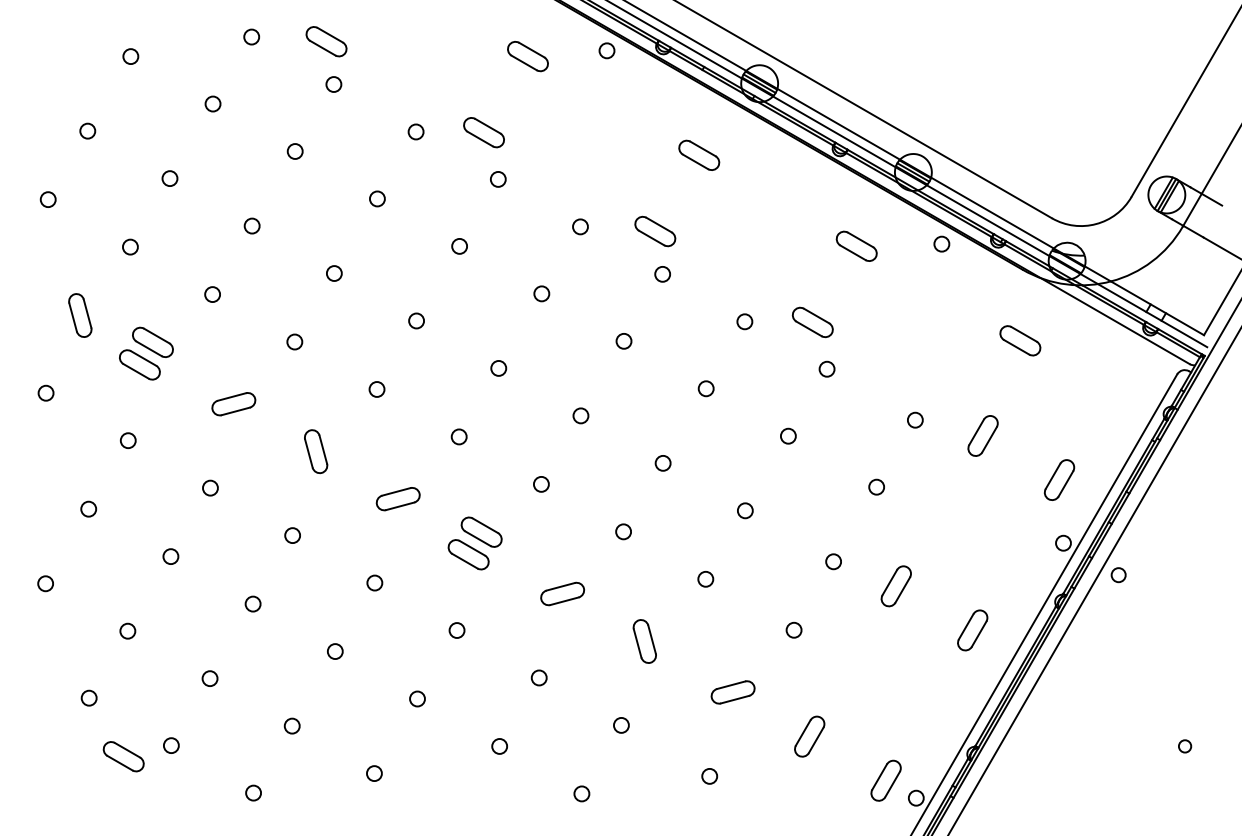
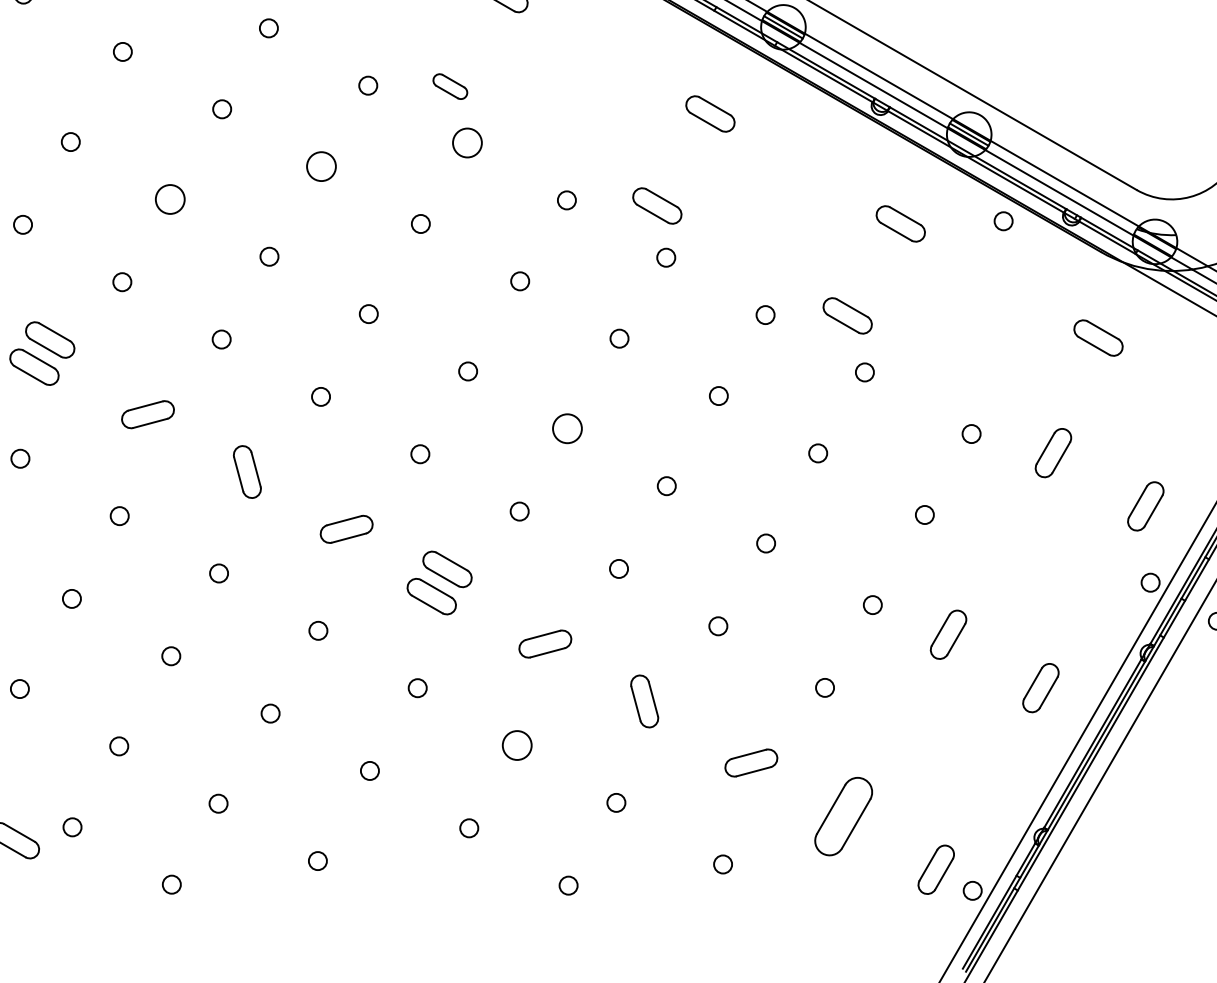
part: (483, 132) -> (449, 86), size x0.7
circle: (498, 179) -> (467, 143), size x1.6
circle: (377, 198) -> (321, 166), size x1.6
circle: (251, 225) -> (169, 198), size x1.6
circle: (580, 415) -> (566, 428), size x1.6
circle: (538, 677) -> (516, 744), size x1.6
part: (809, 736) -> (843, 816), size x1.6

